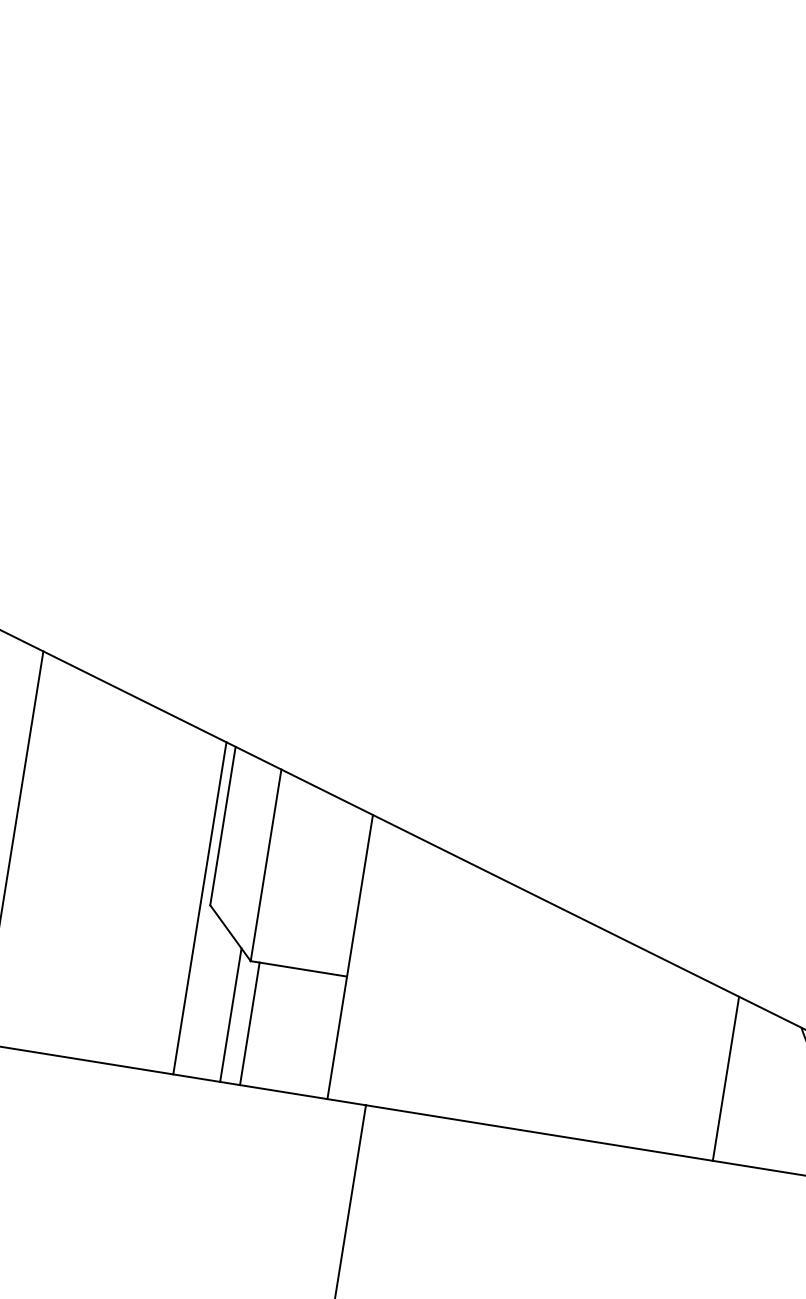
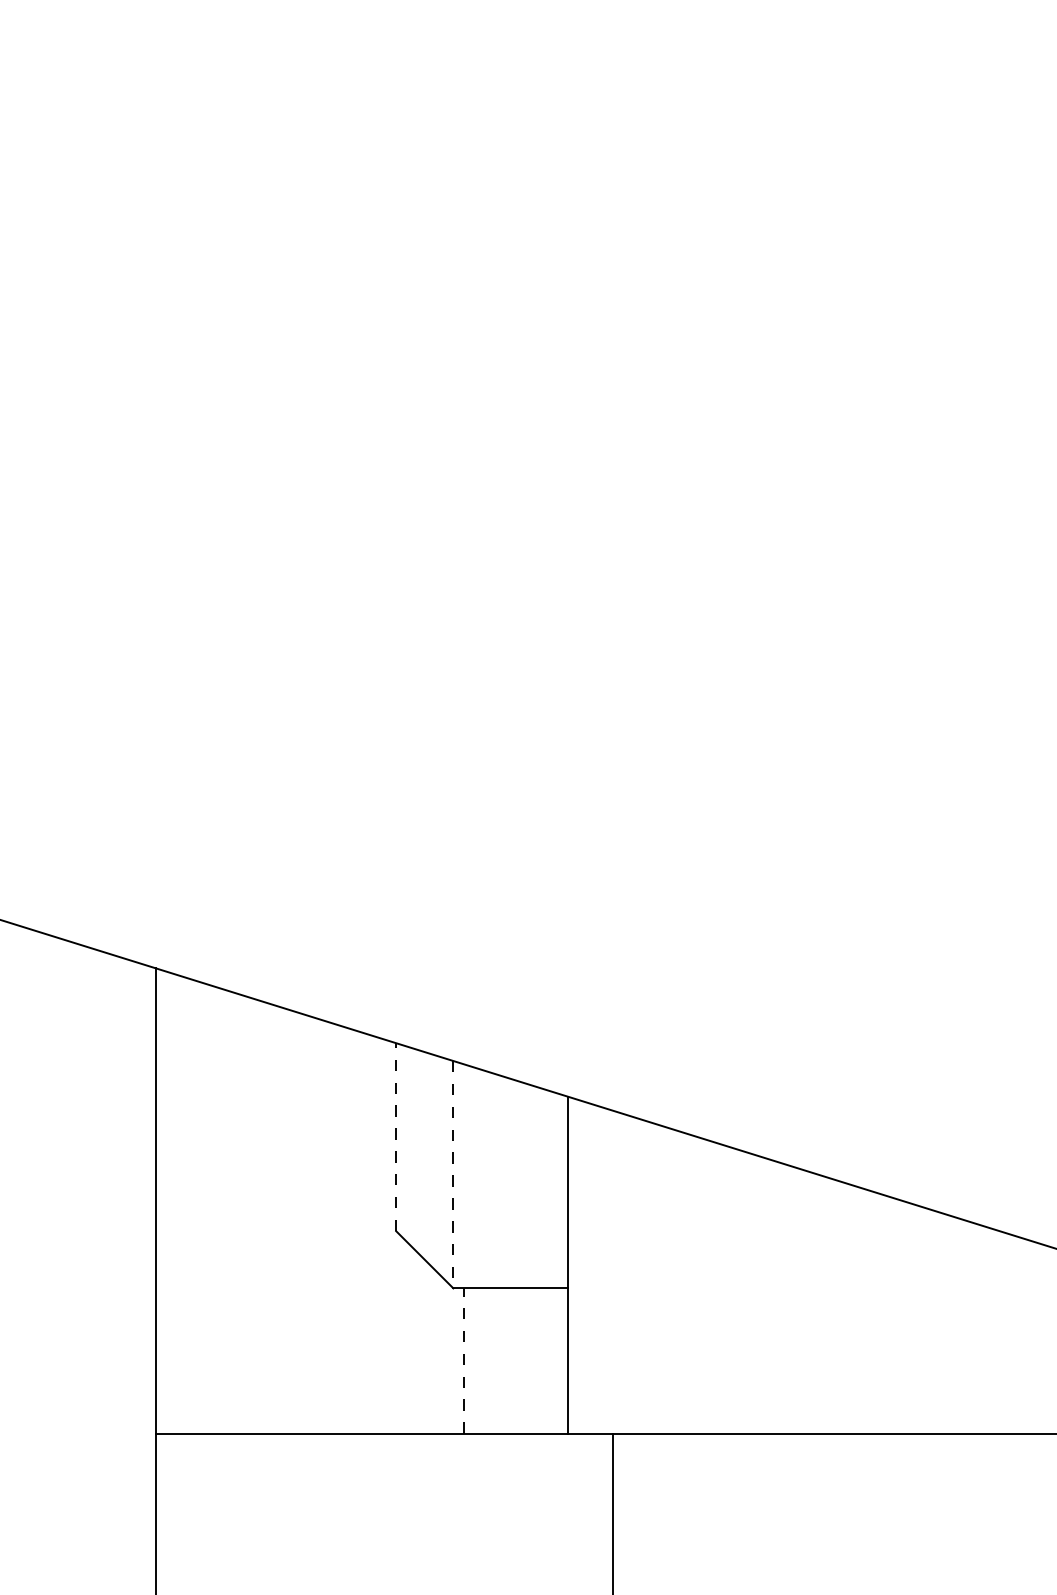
line: (223, 826) -> (396, 1137), solid -> dashed
line: (266, 865) -> (453, 1174), solid -> dashed
line: (199, 908) -> (384, 1236), removed
line: (230, 1015) -> (440, 1354), removed
line: (249, 1024) -> (463, 1361), solid -> dashed
line: (725, 1078) -> (1024, 1336), removed

